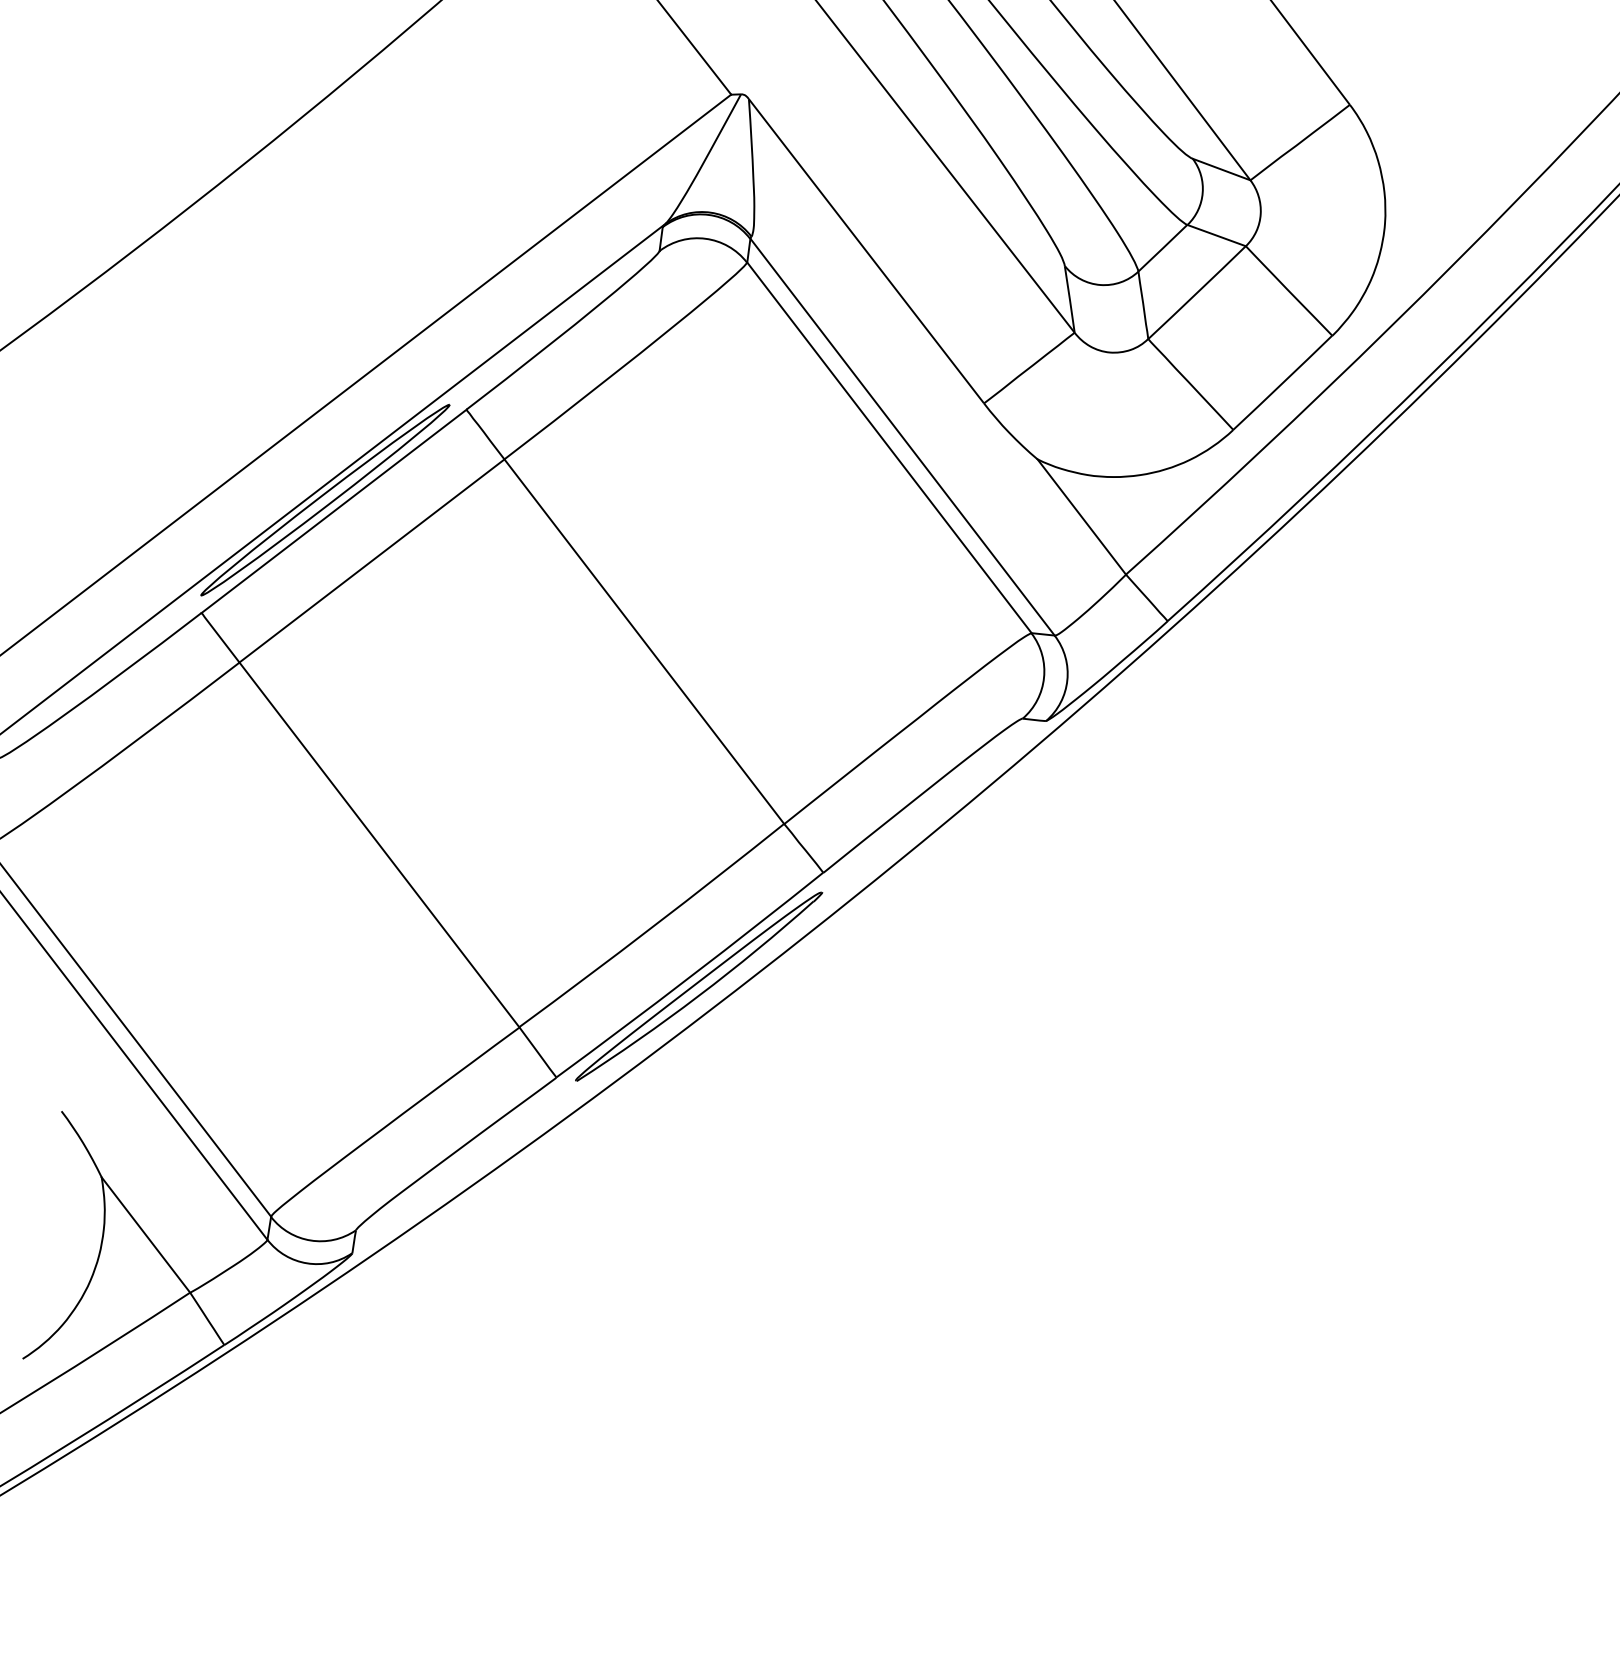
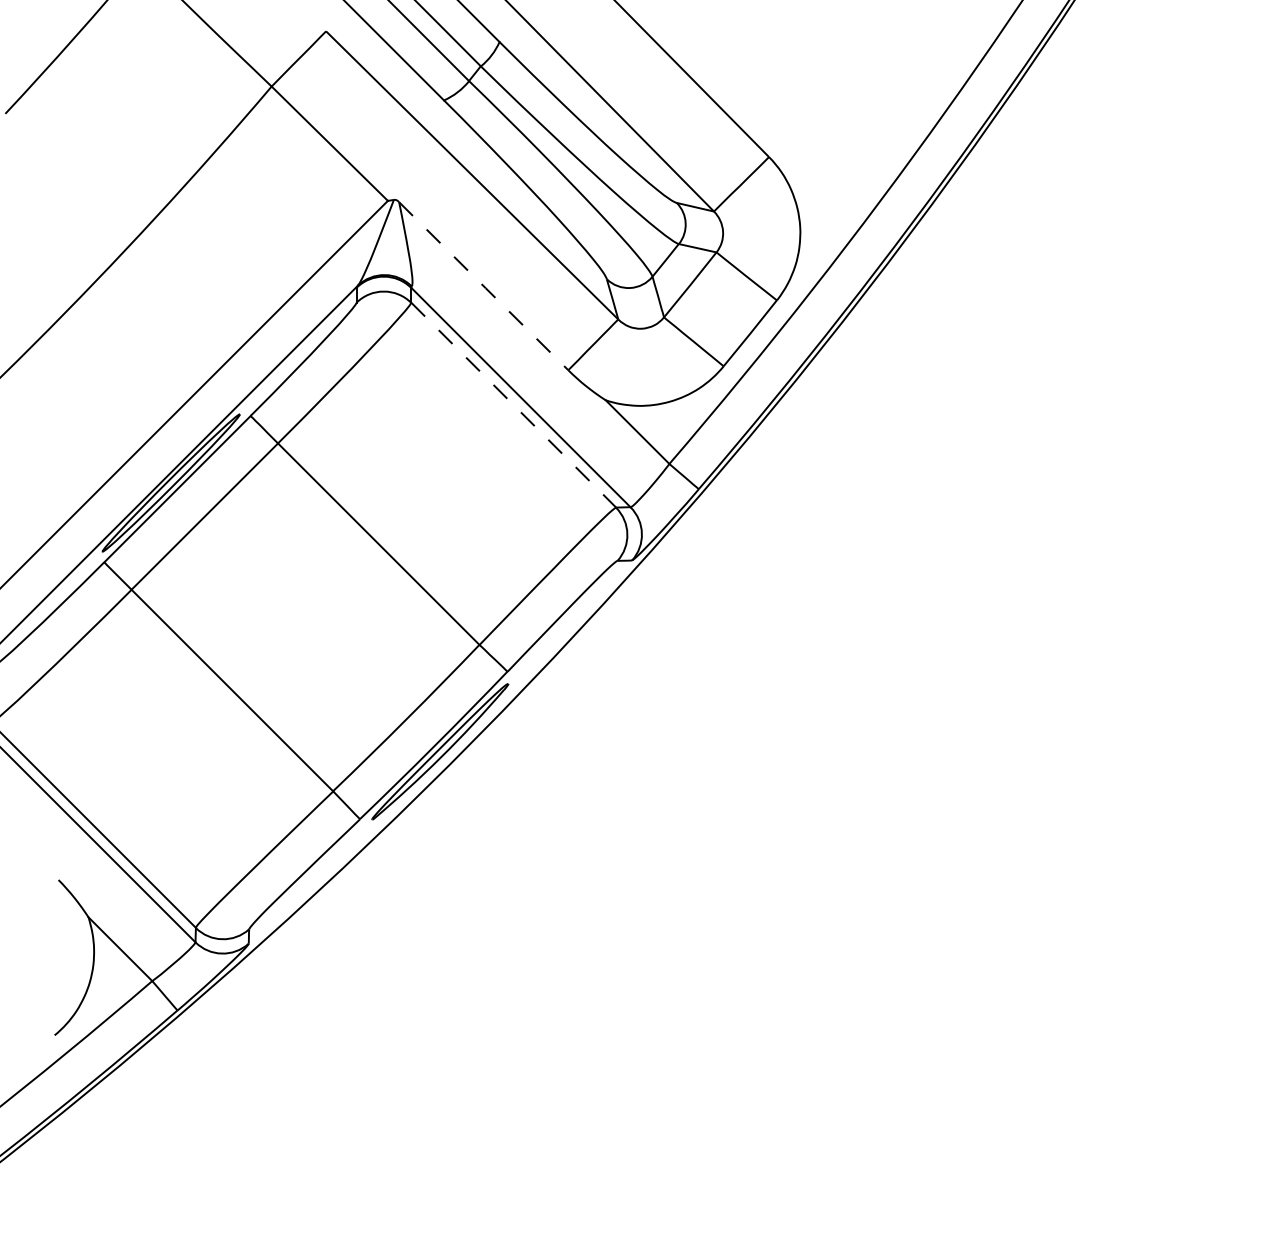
line: (867, 251) -> (484, 286), solid -> dashed
line: (888, 448) -> (513, 405), solid -> dashed

